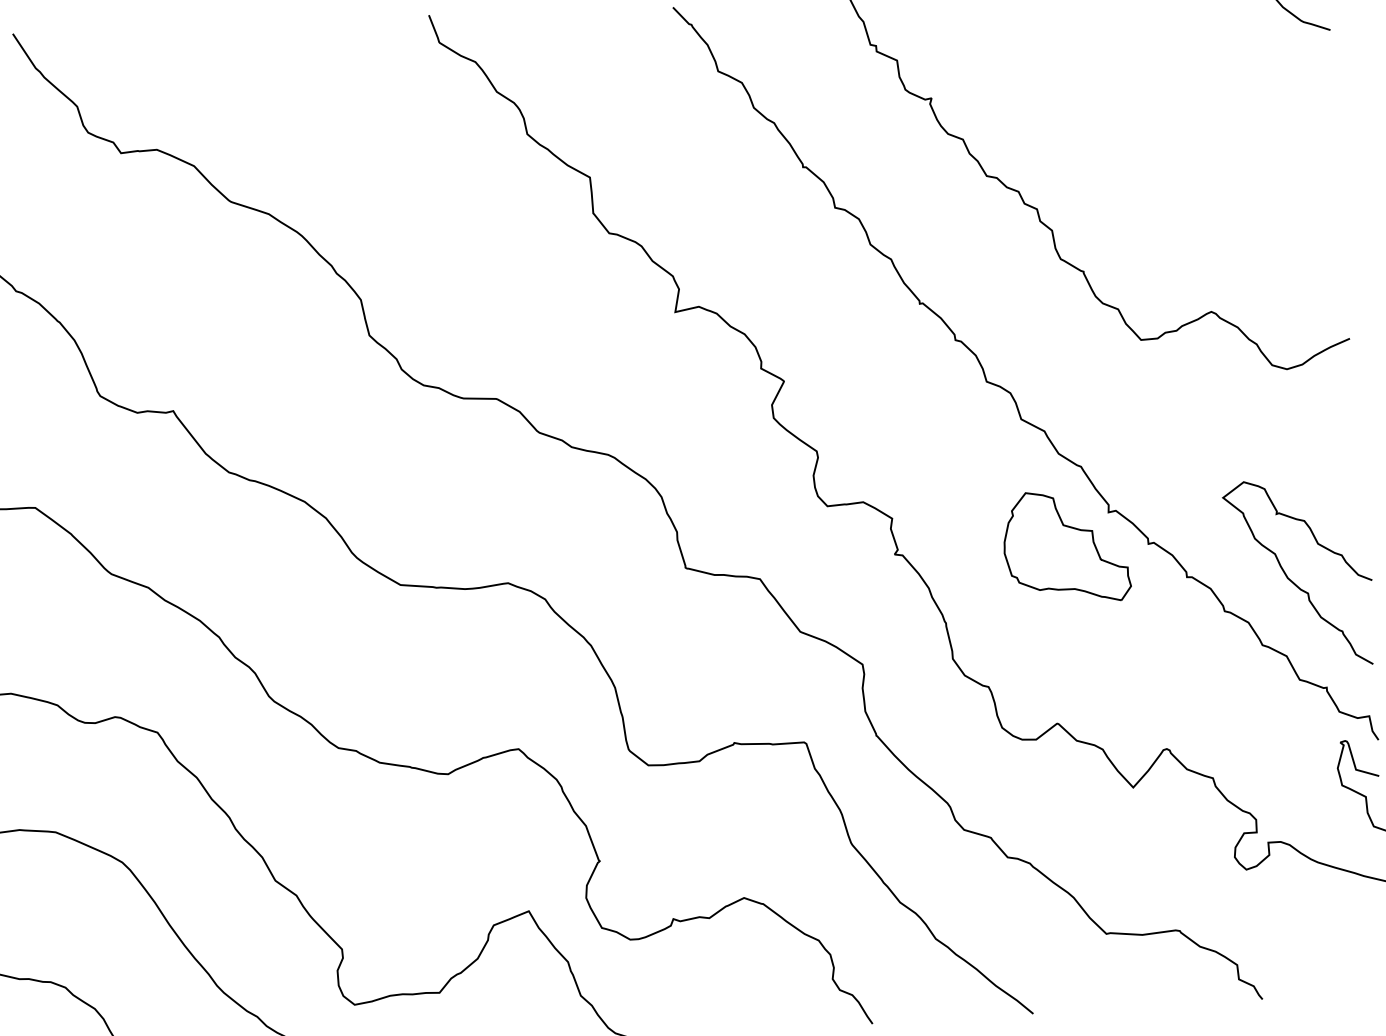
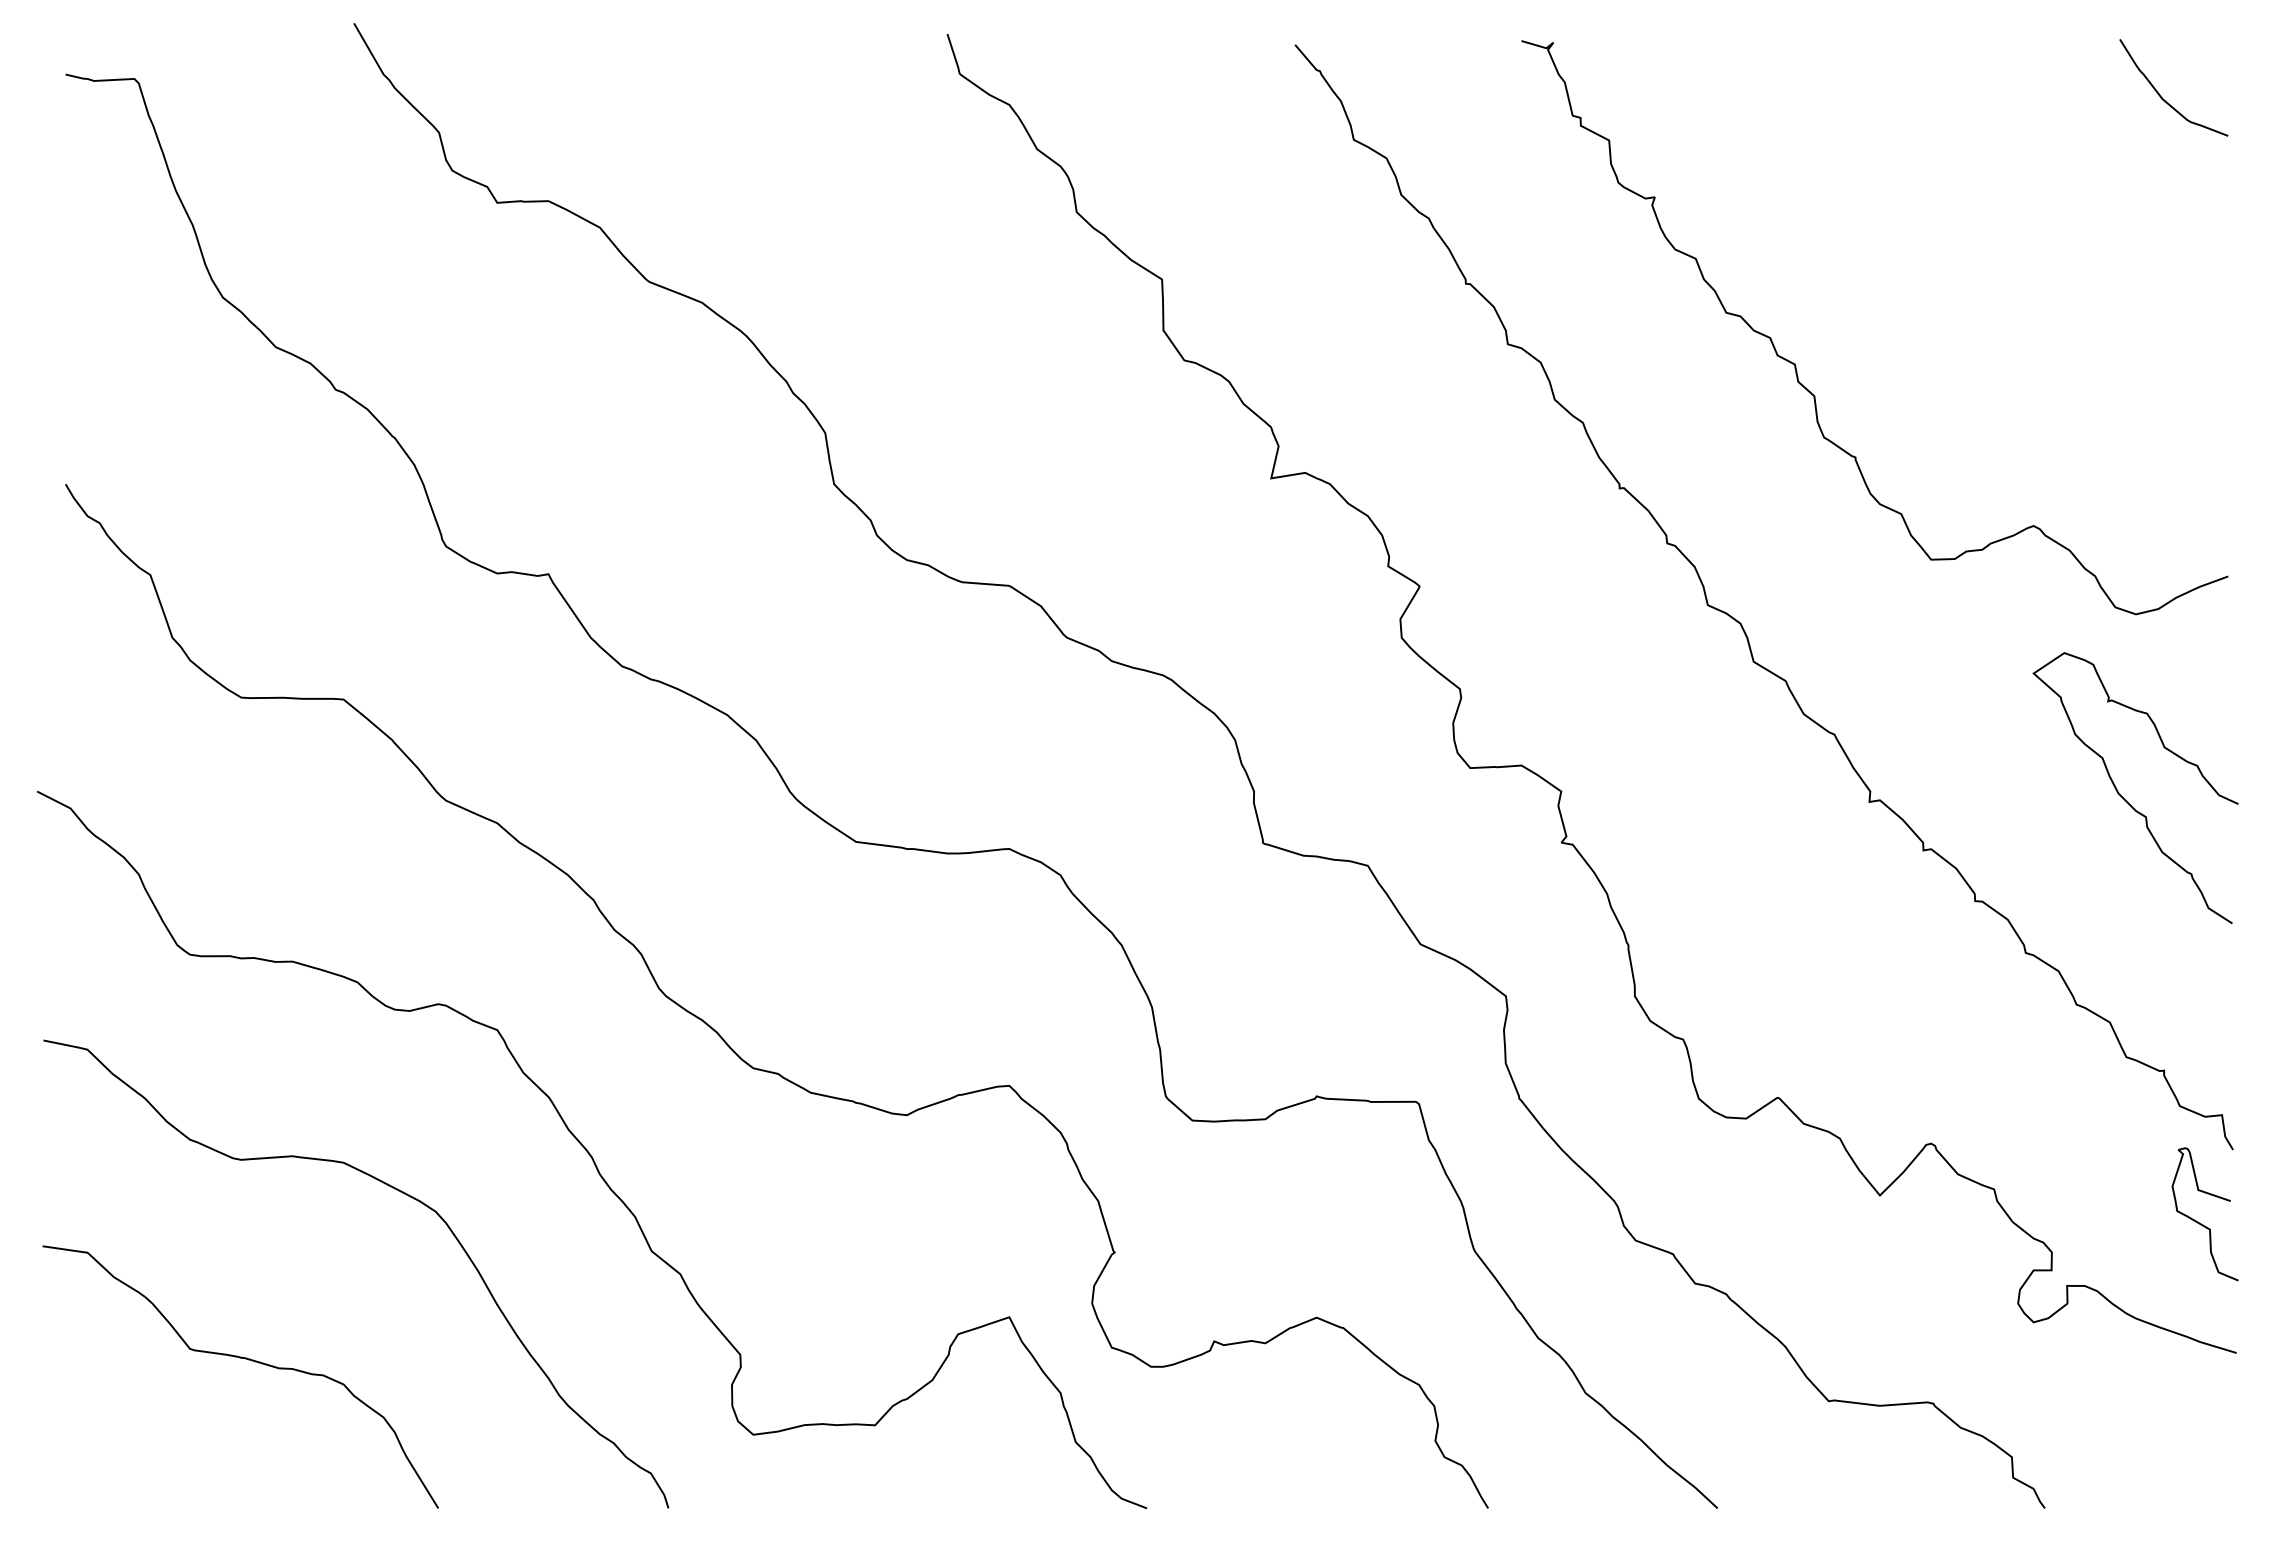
part: (1066, 547) -> (1806, 847), removed
curve: (1292, 581) -> (2124, 798), moved

